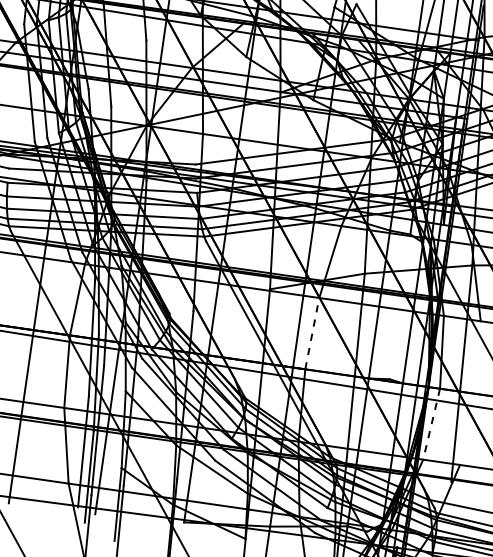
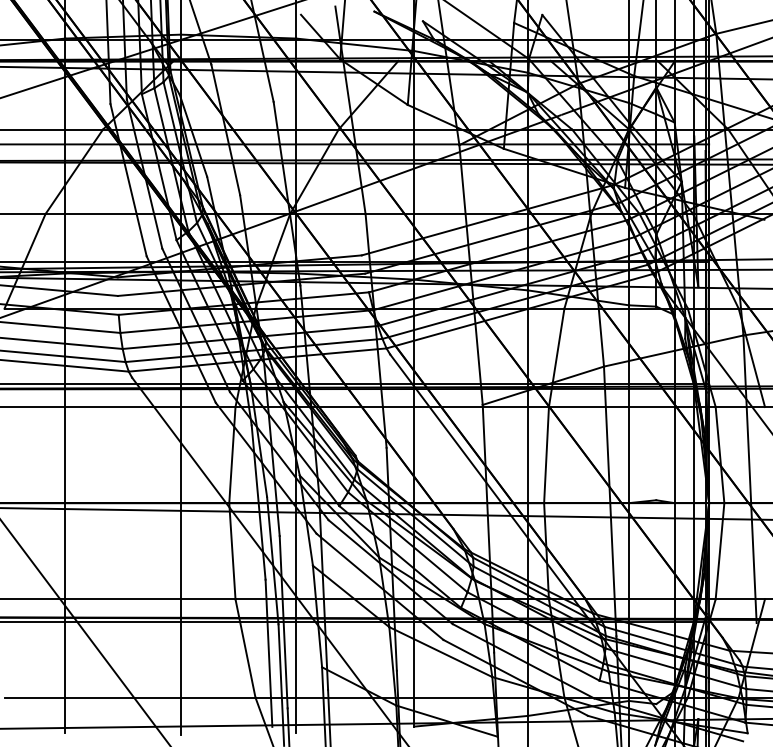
line: (312, 333) -> (546, 454), dashed -> solid
line: (431, 424) -> (719, 551), dashed -> solid

